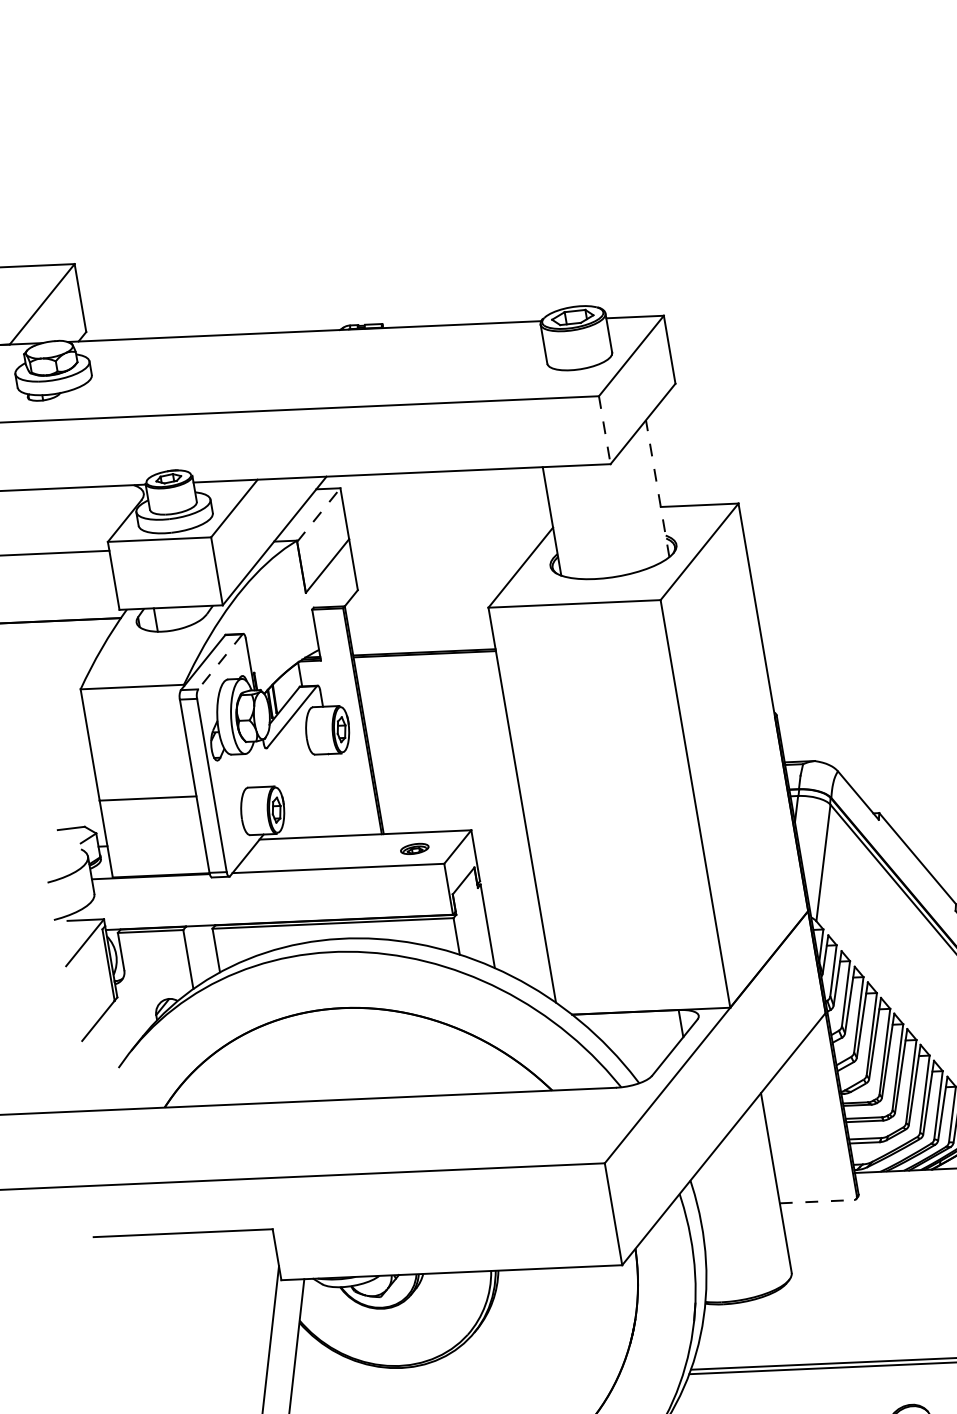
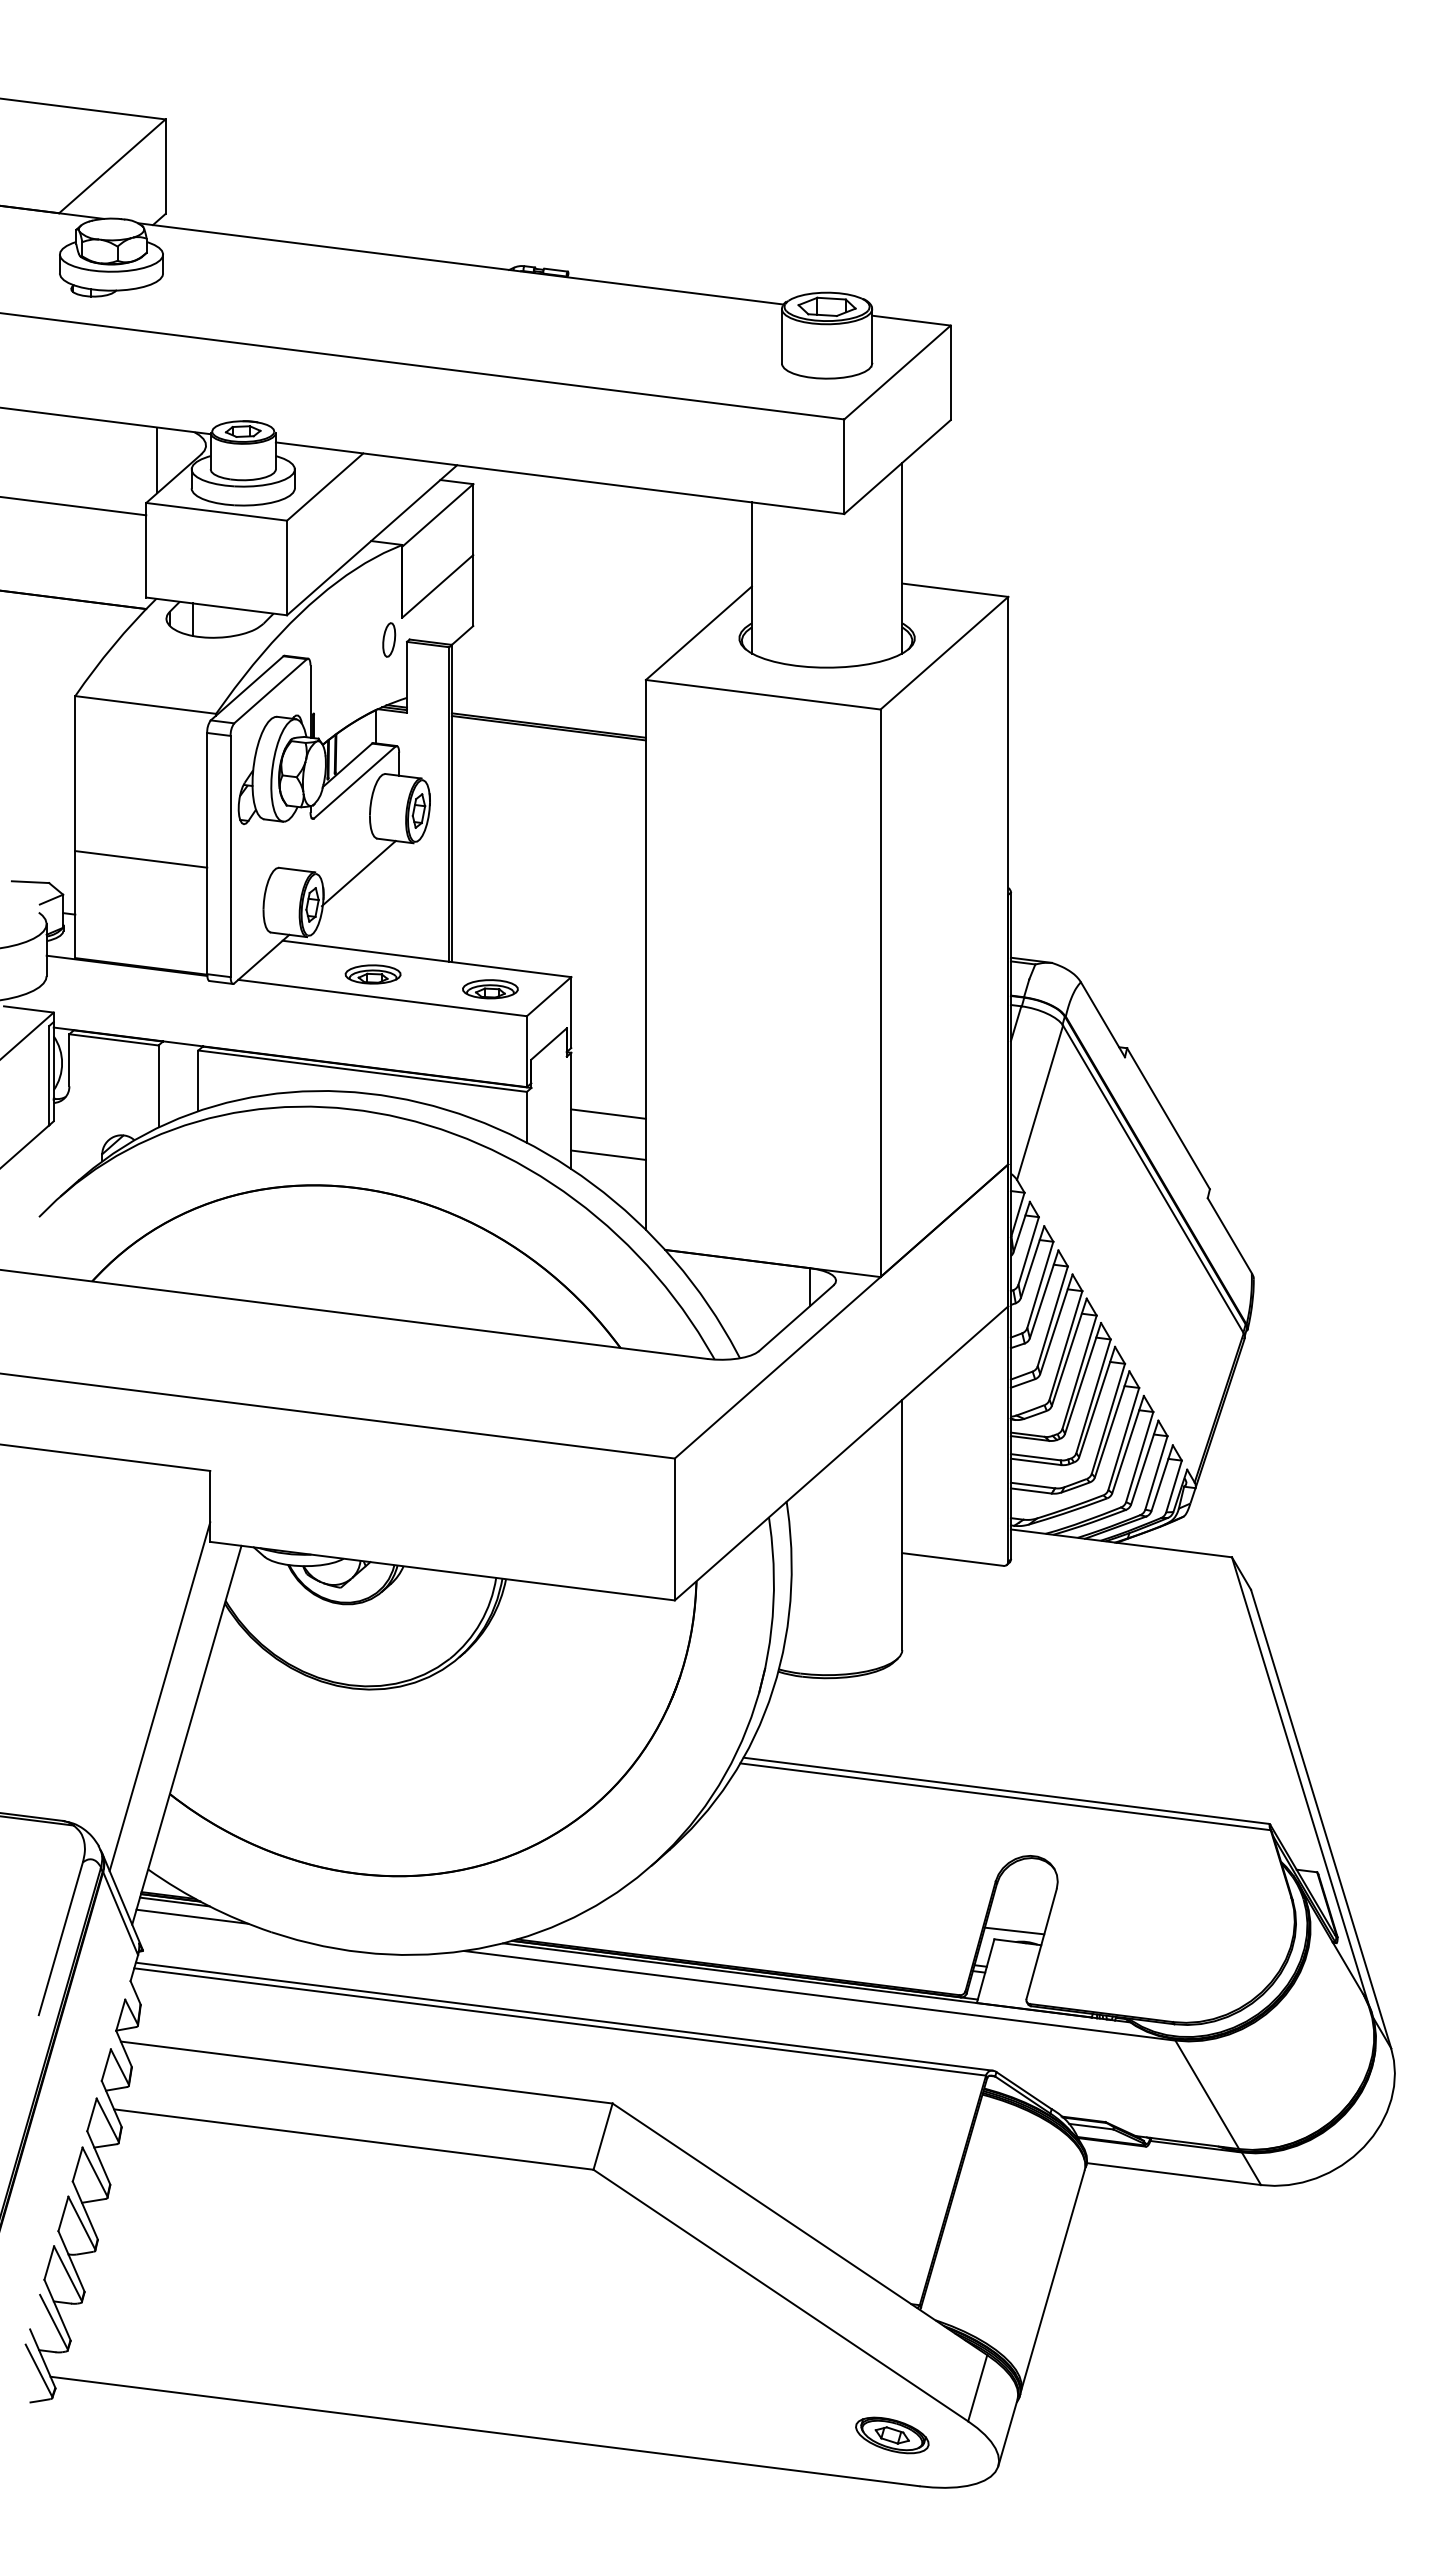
line: (605, 430) -> (844, 467), dashed -> solid
line: (657, 488) -> (902, 557), dashed -> solid
line: (110, 510) -> (157, 460), added
line: (319, 515) -> (438, 515), dashed -> solid
part: (299, 610) -> (389, 639), added
line: (220, 662) -> (270, 691), dashed -> solid
line: (305, 781) -> (358, 873), added
part: (414, 849) -> (490, 989), size x1.43
part: (328, 852) -> (372, 974), added
line: (514, 923) -> (608, 1113), added
line: (519, 953) -> (608, 1154), added
line: (817, 1201) -> (953, 1559), dashed -> solid

